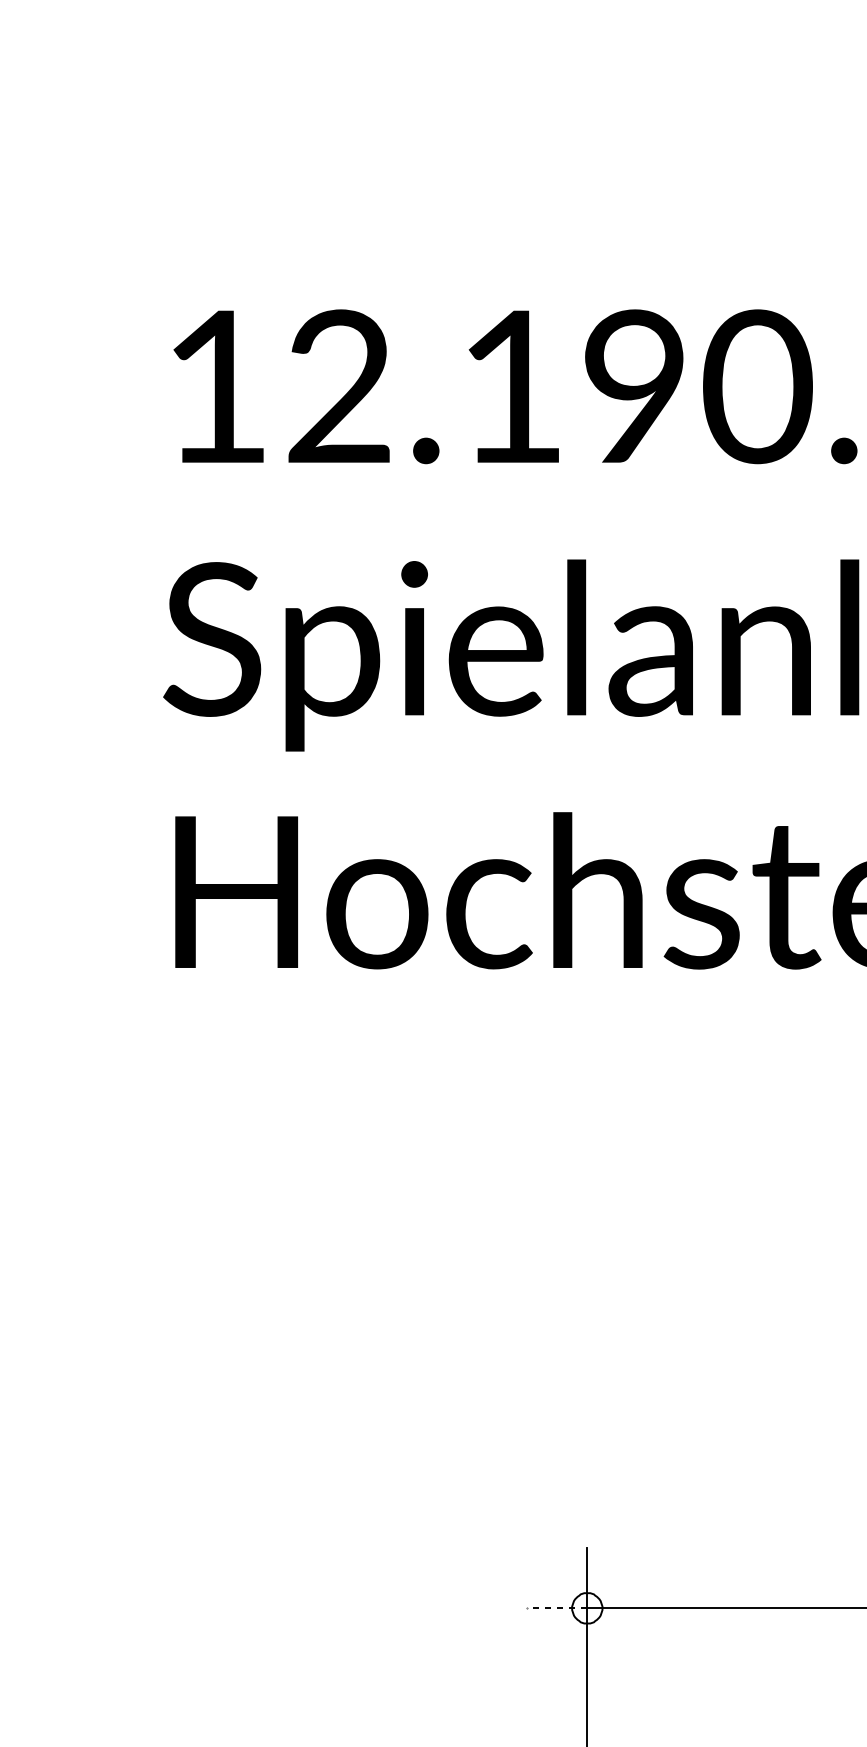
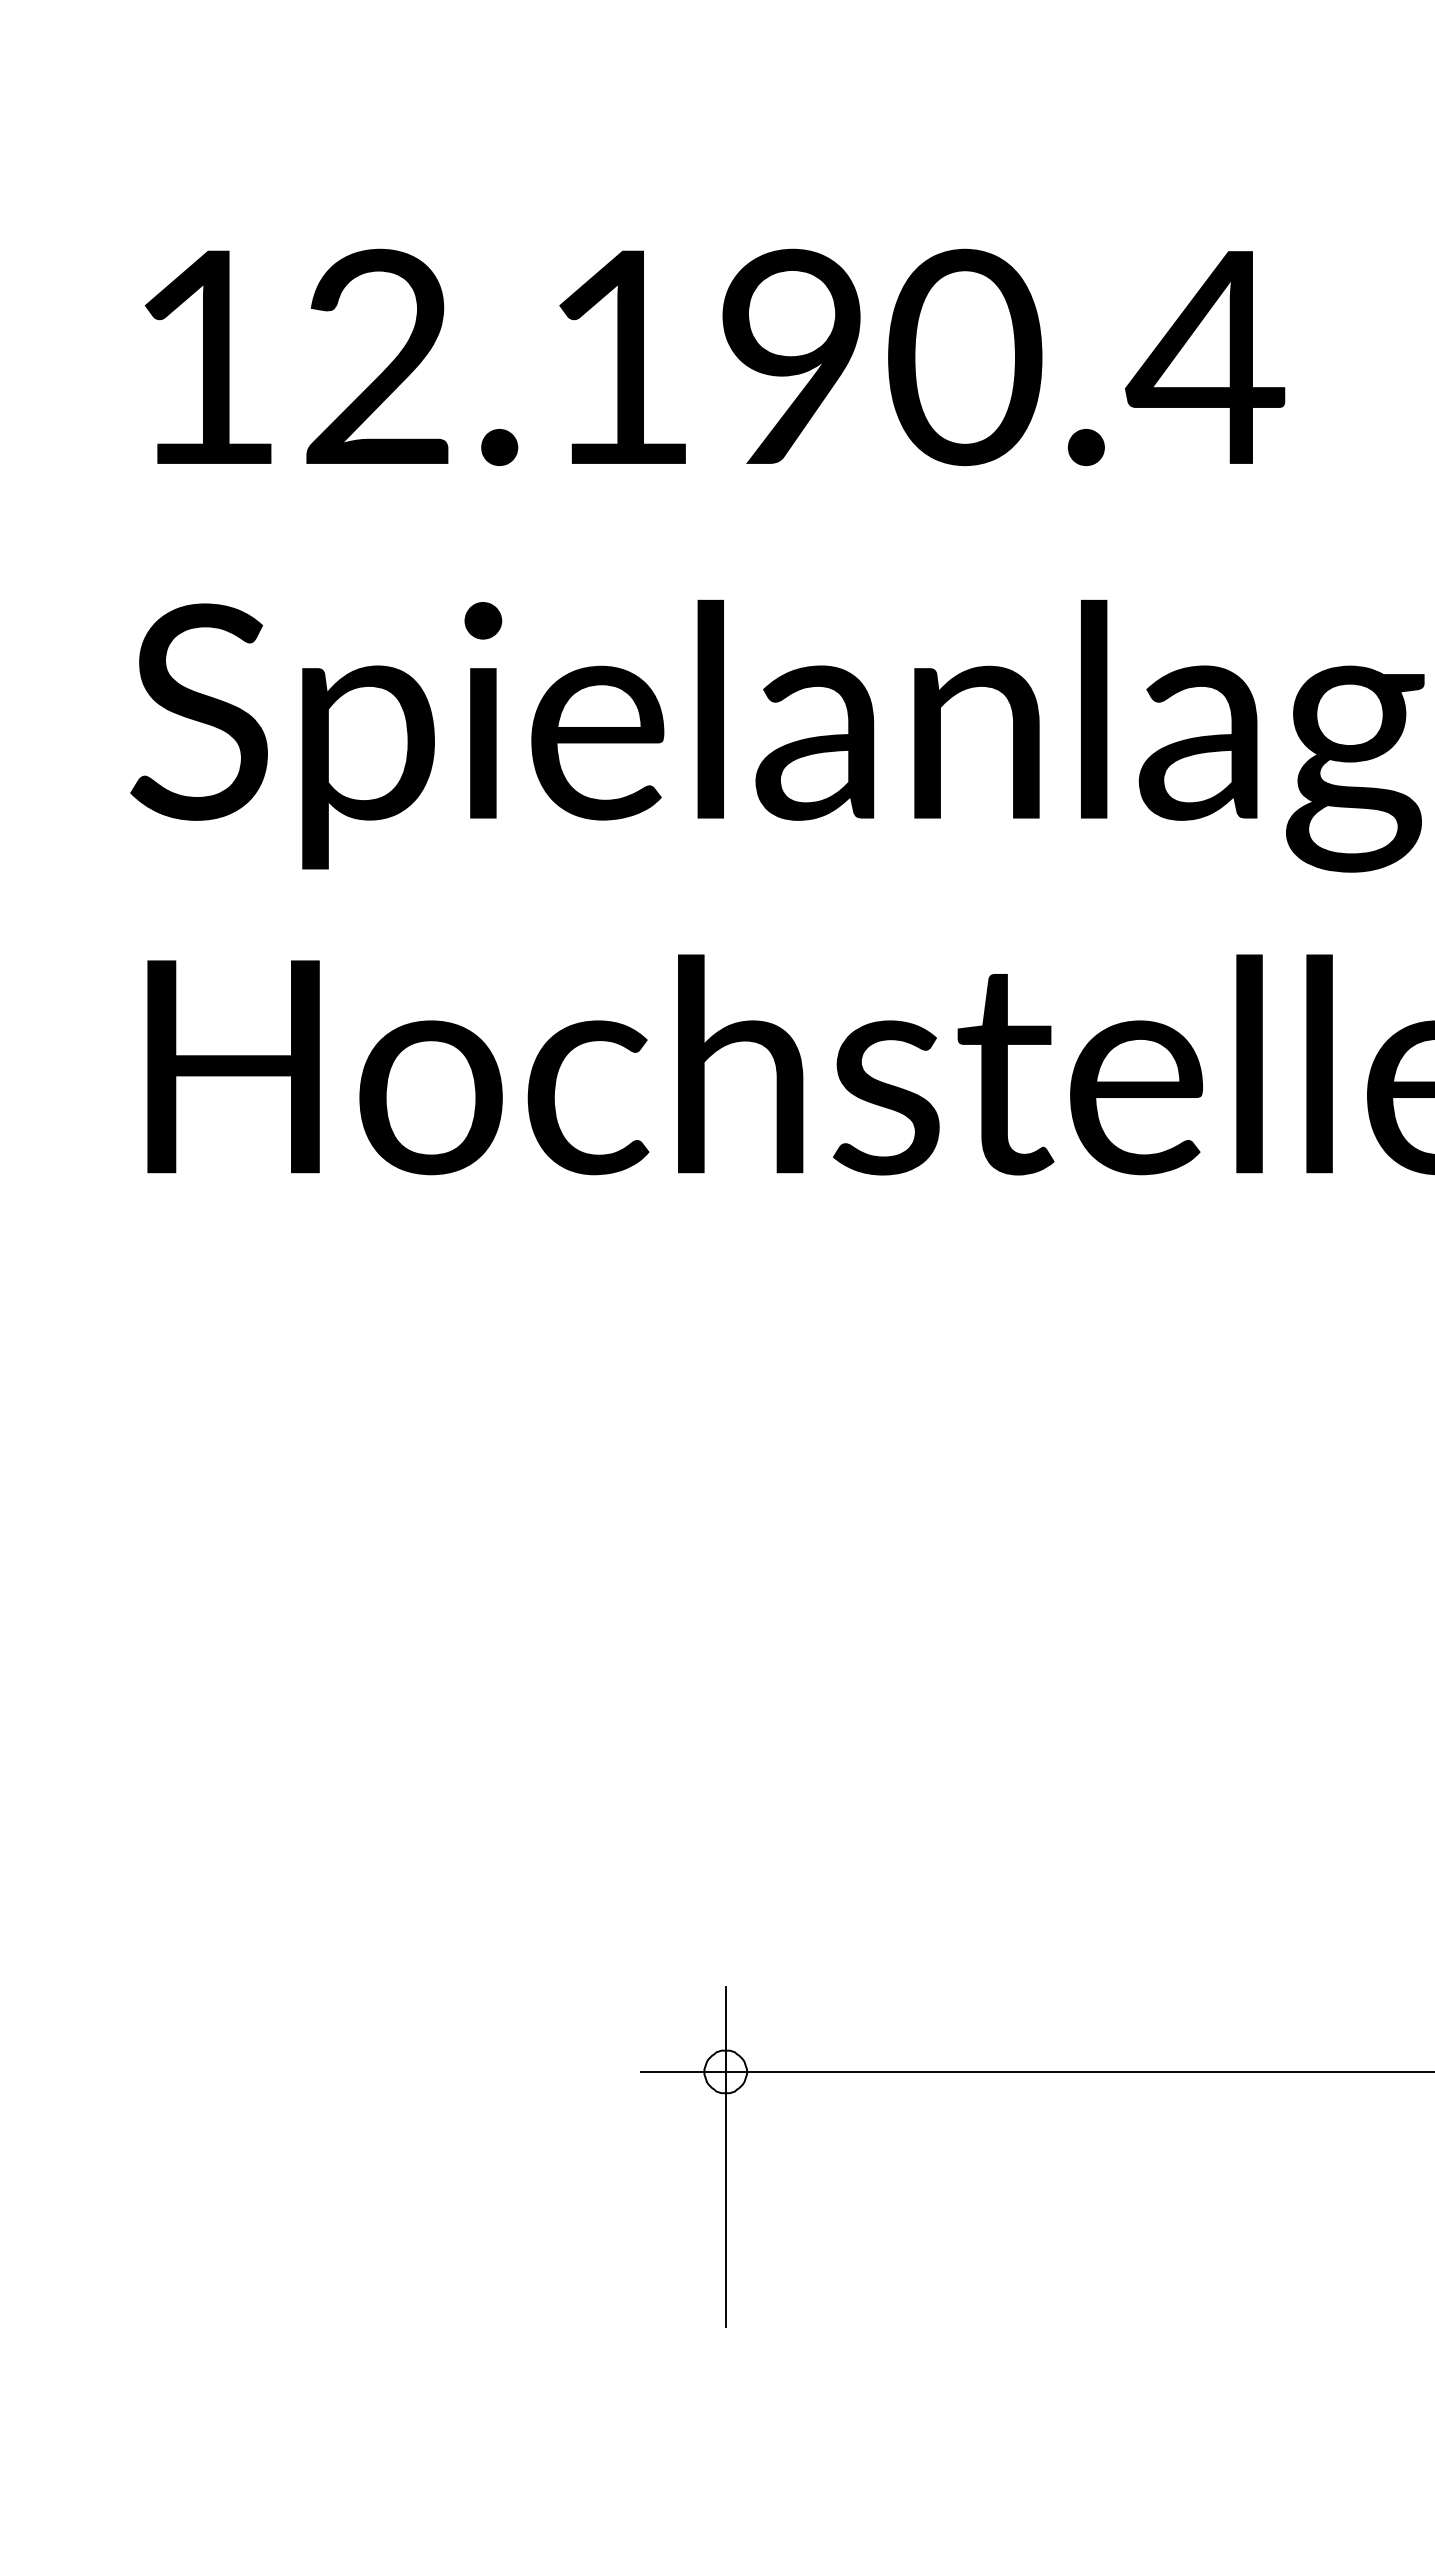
line: (557, 1608) -> (683, 2071), dashed -> solid

